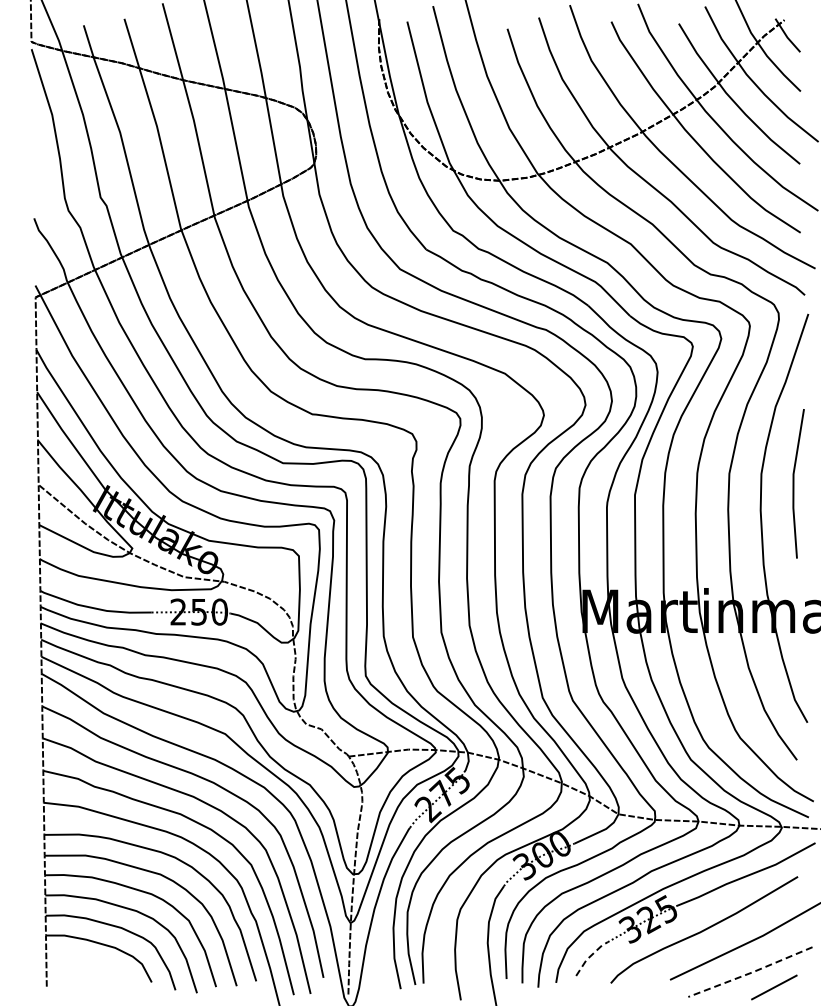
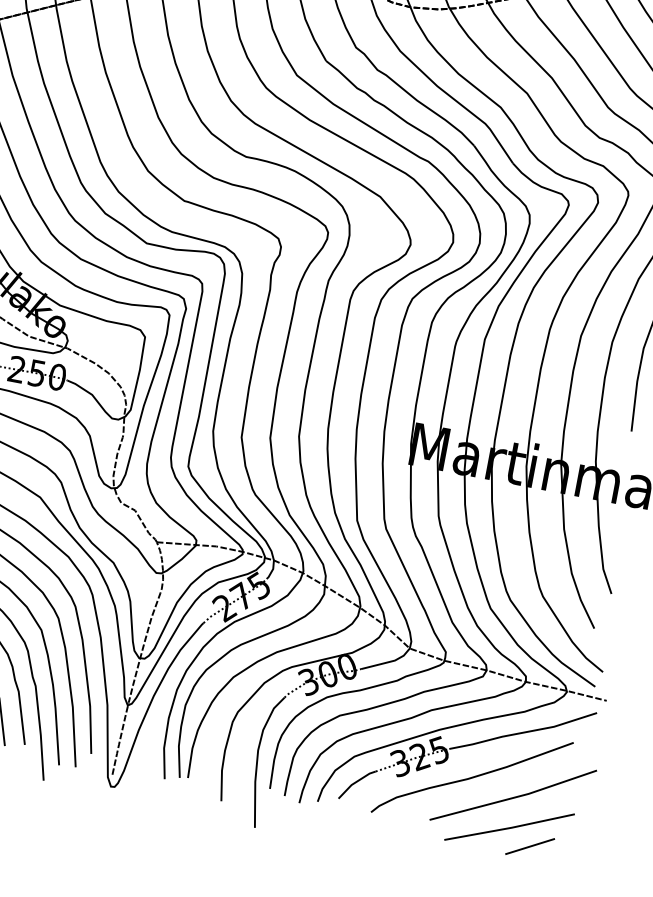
line: (590, 956) -> (356, 782), dashed -> solid
line: (750, 973) -> (509, 828), dashed -> solid

